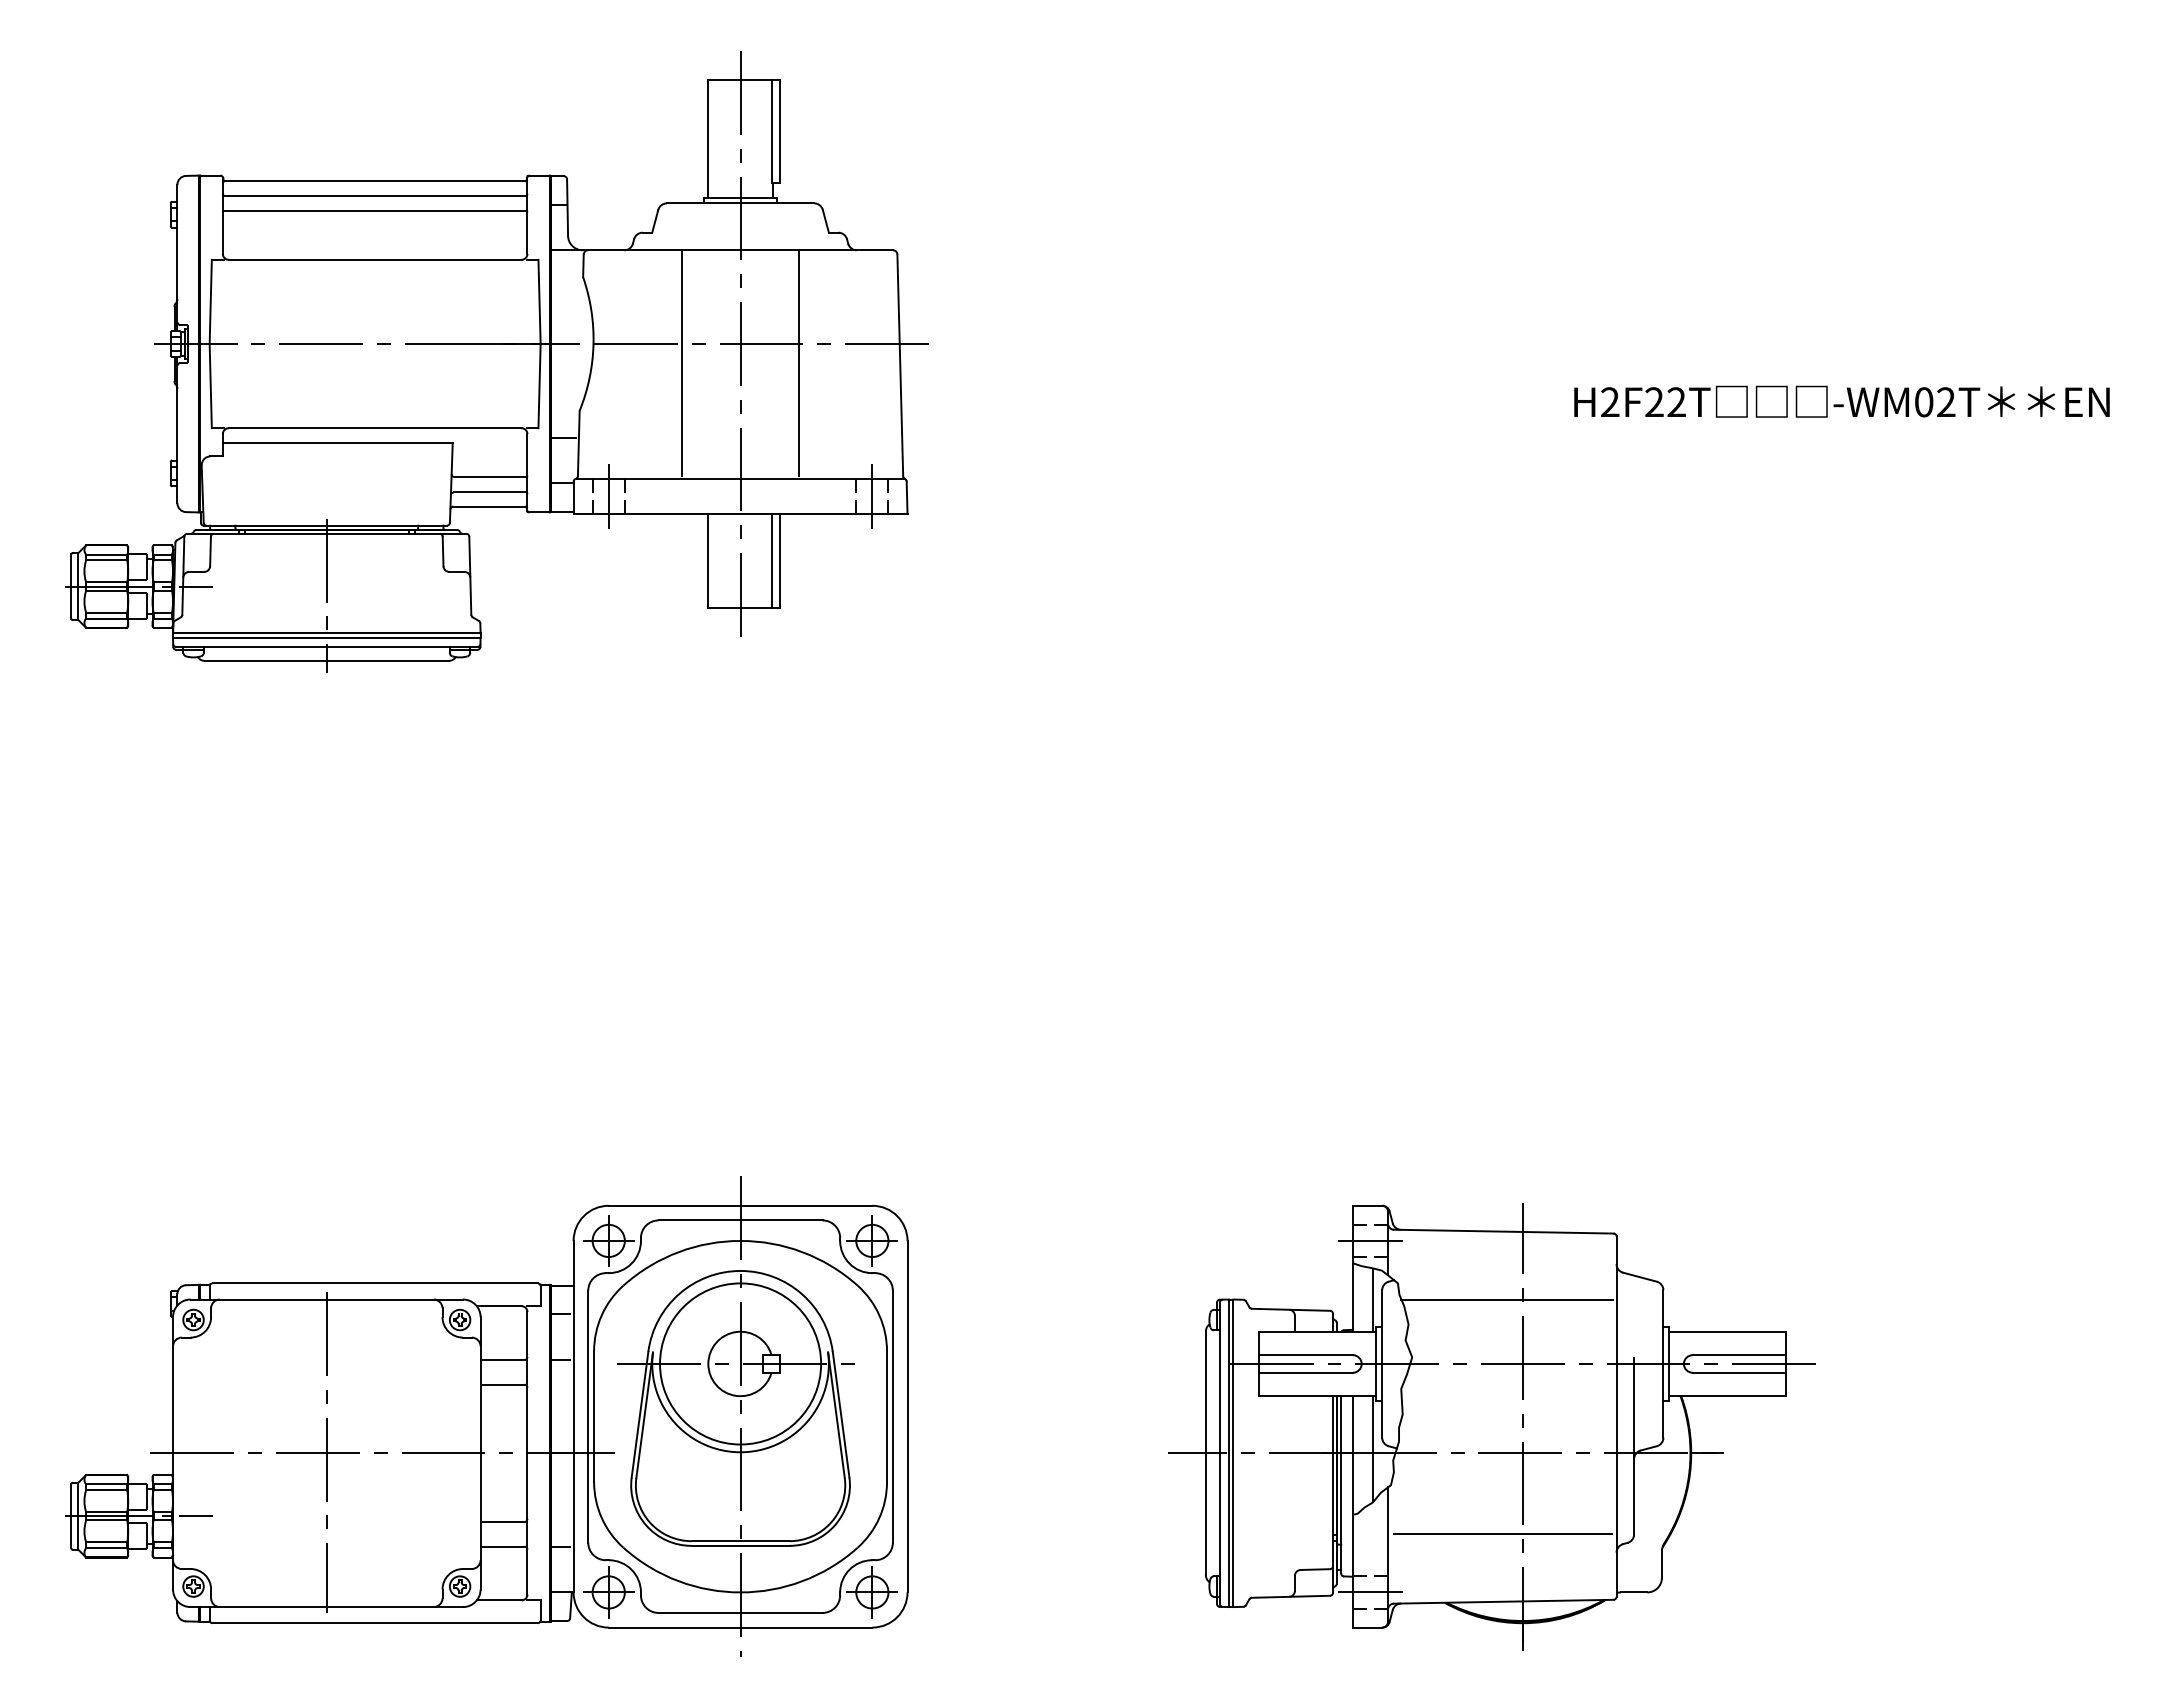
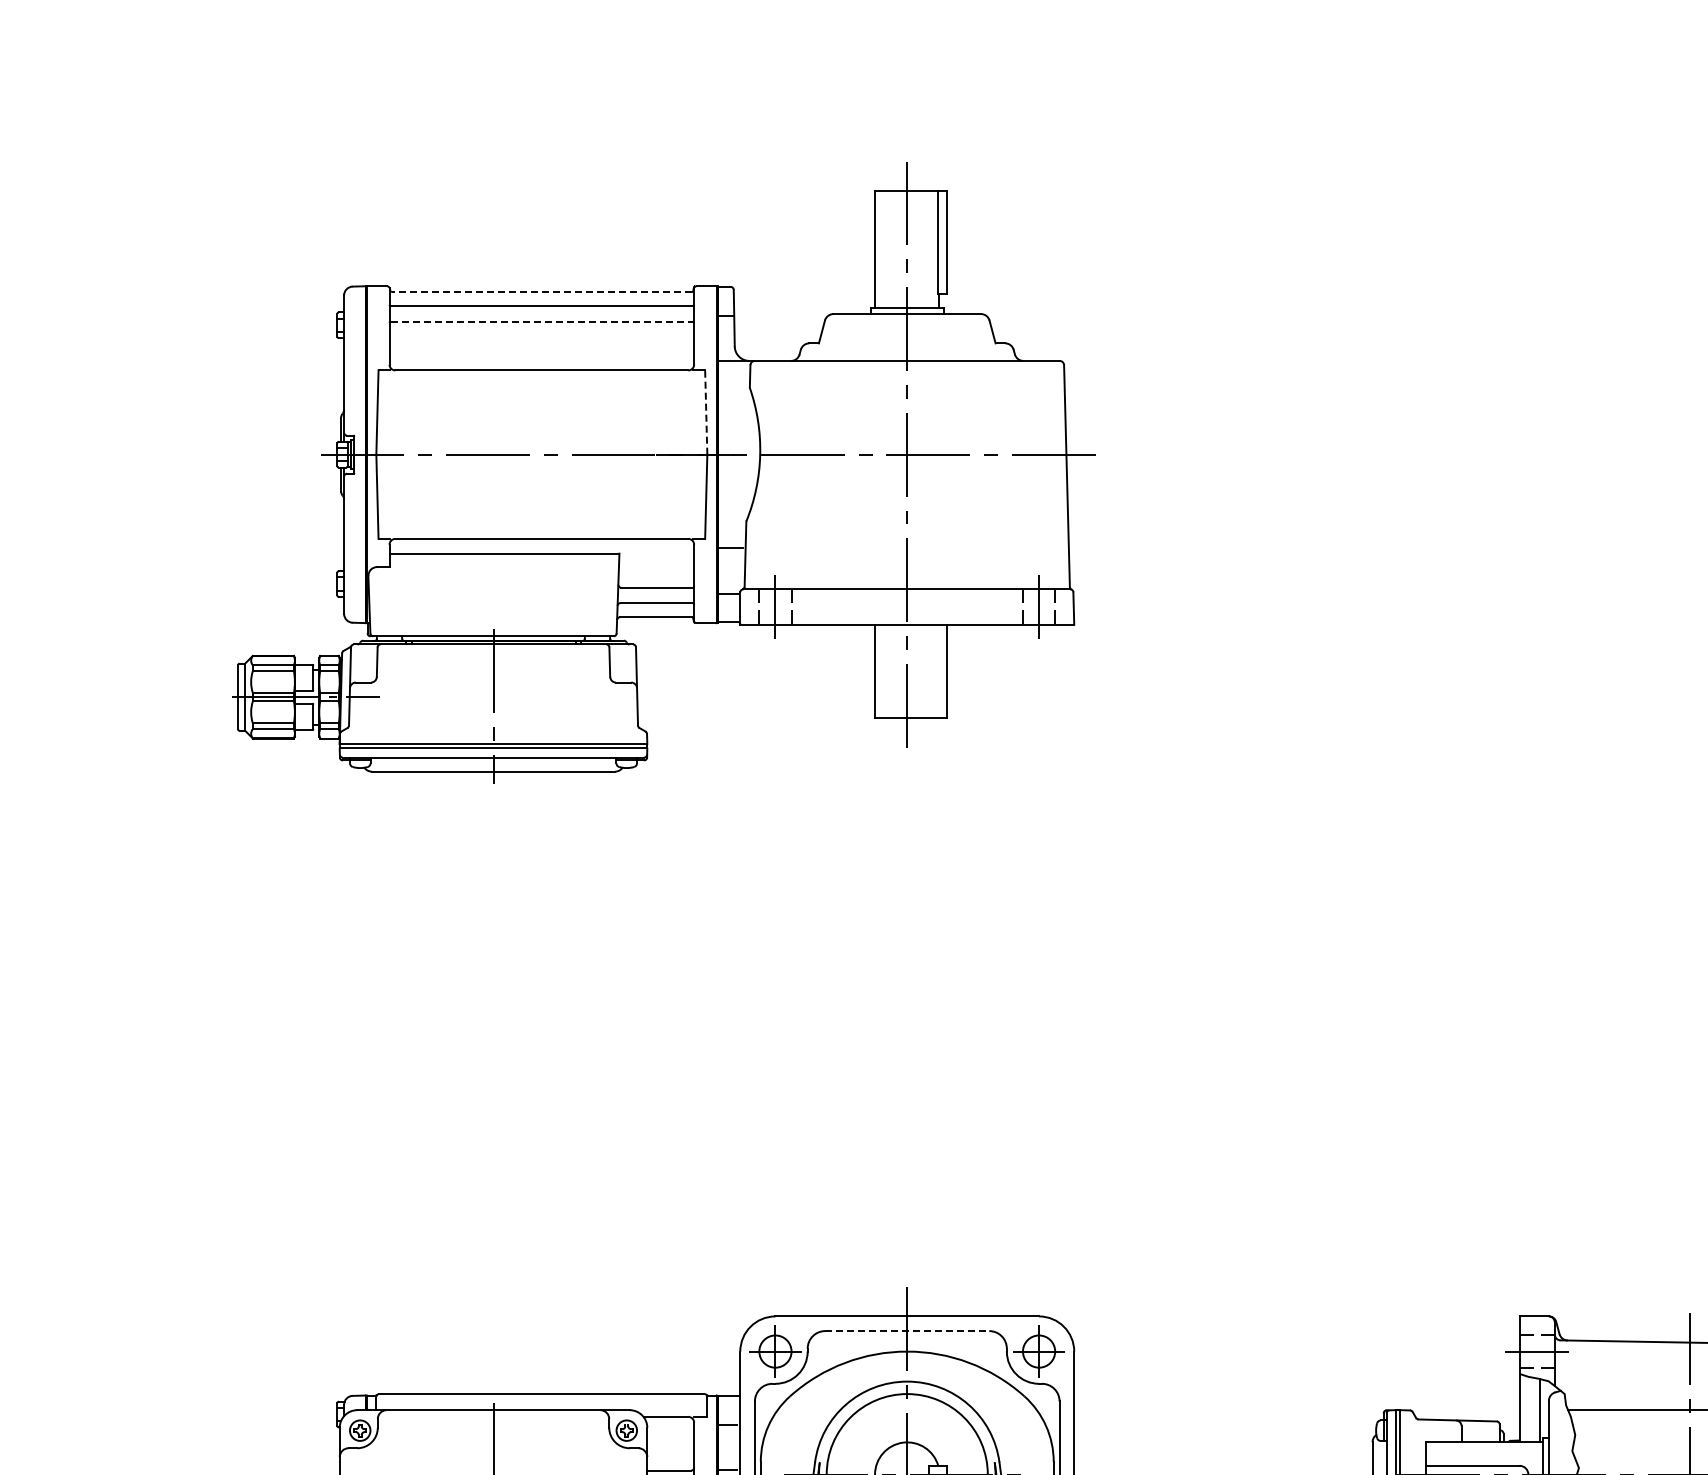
line: (374, 181) -> (541, 292), solid -> dashed
line: (375, 210) -> (542, 321), solid -> dashed
line: (539, 301) -> (706, 412), solid -> dashed
line: (681, 363) -> (848, 474), removed
line: (799, 363) -> (966, 474), removed
line: (771, 560) -> (938, 671), removed
line: (741, 1220) -> (908, 1331), solid -> dashed

